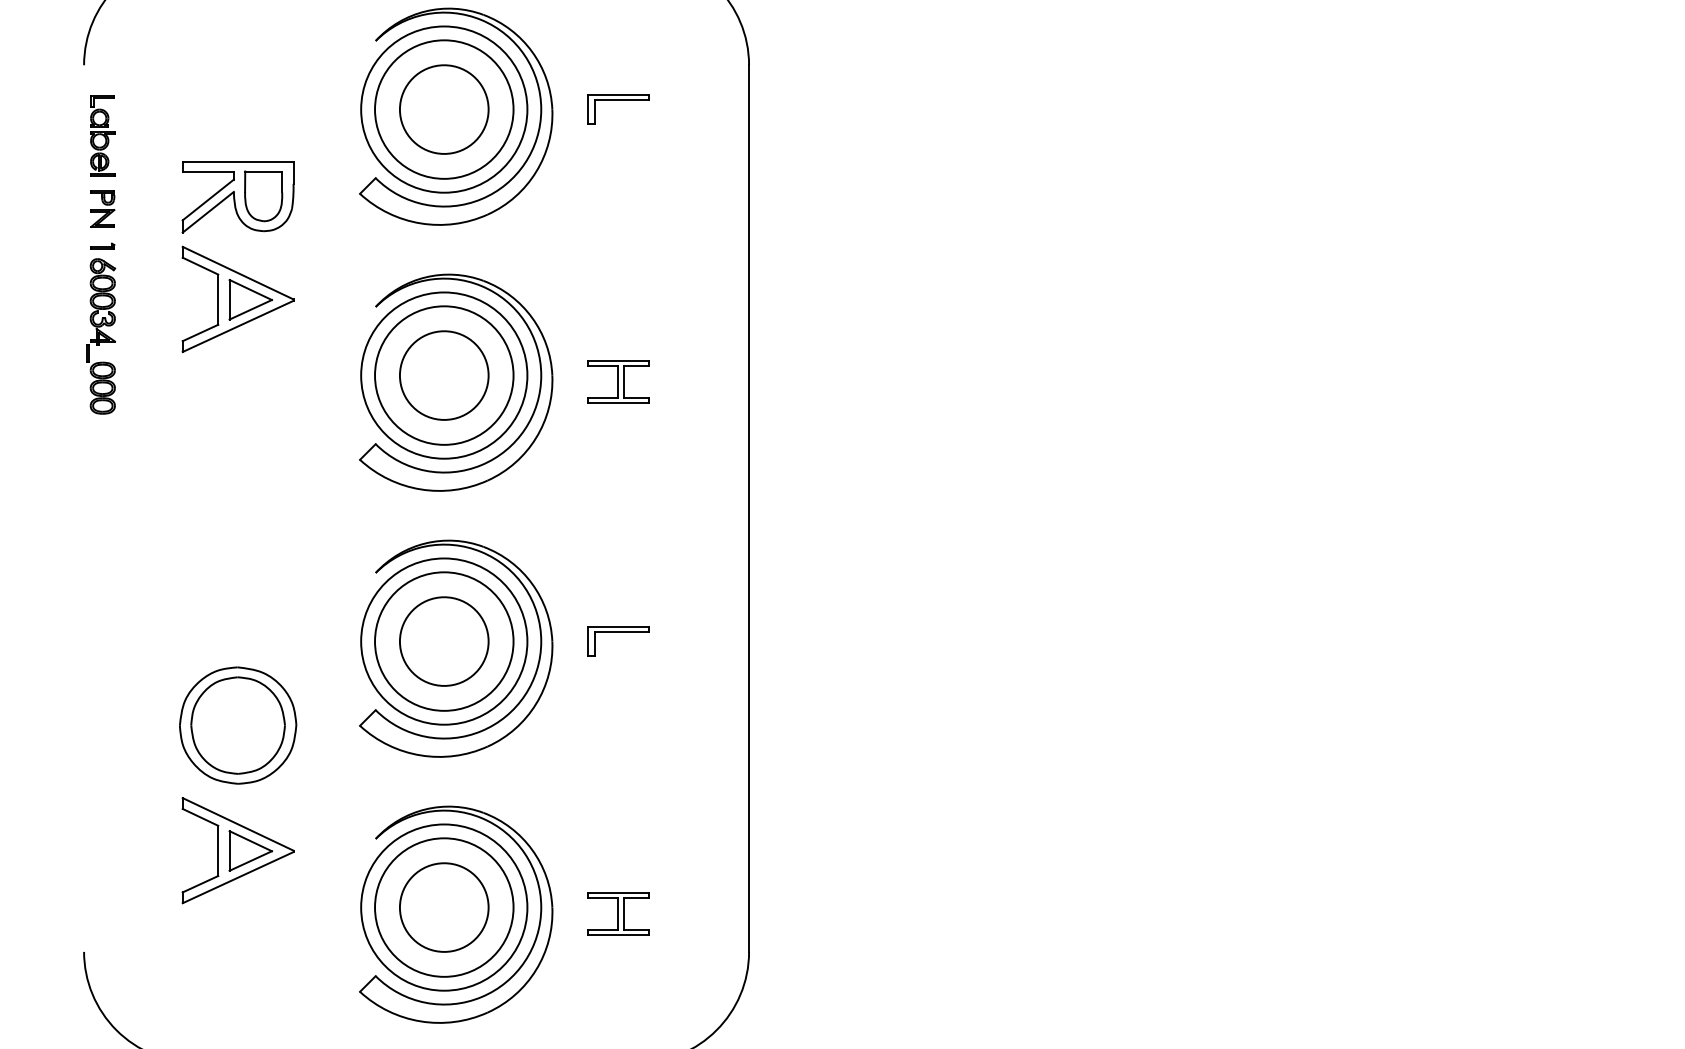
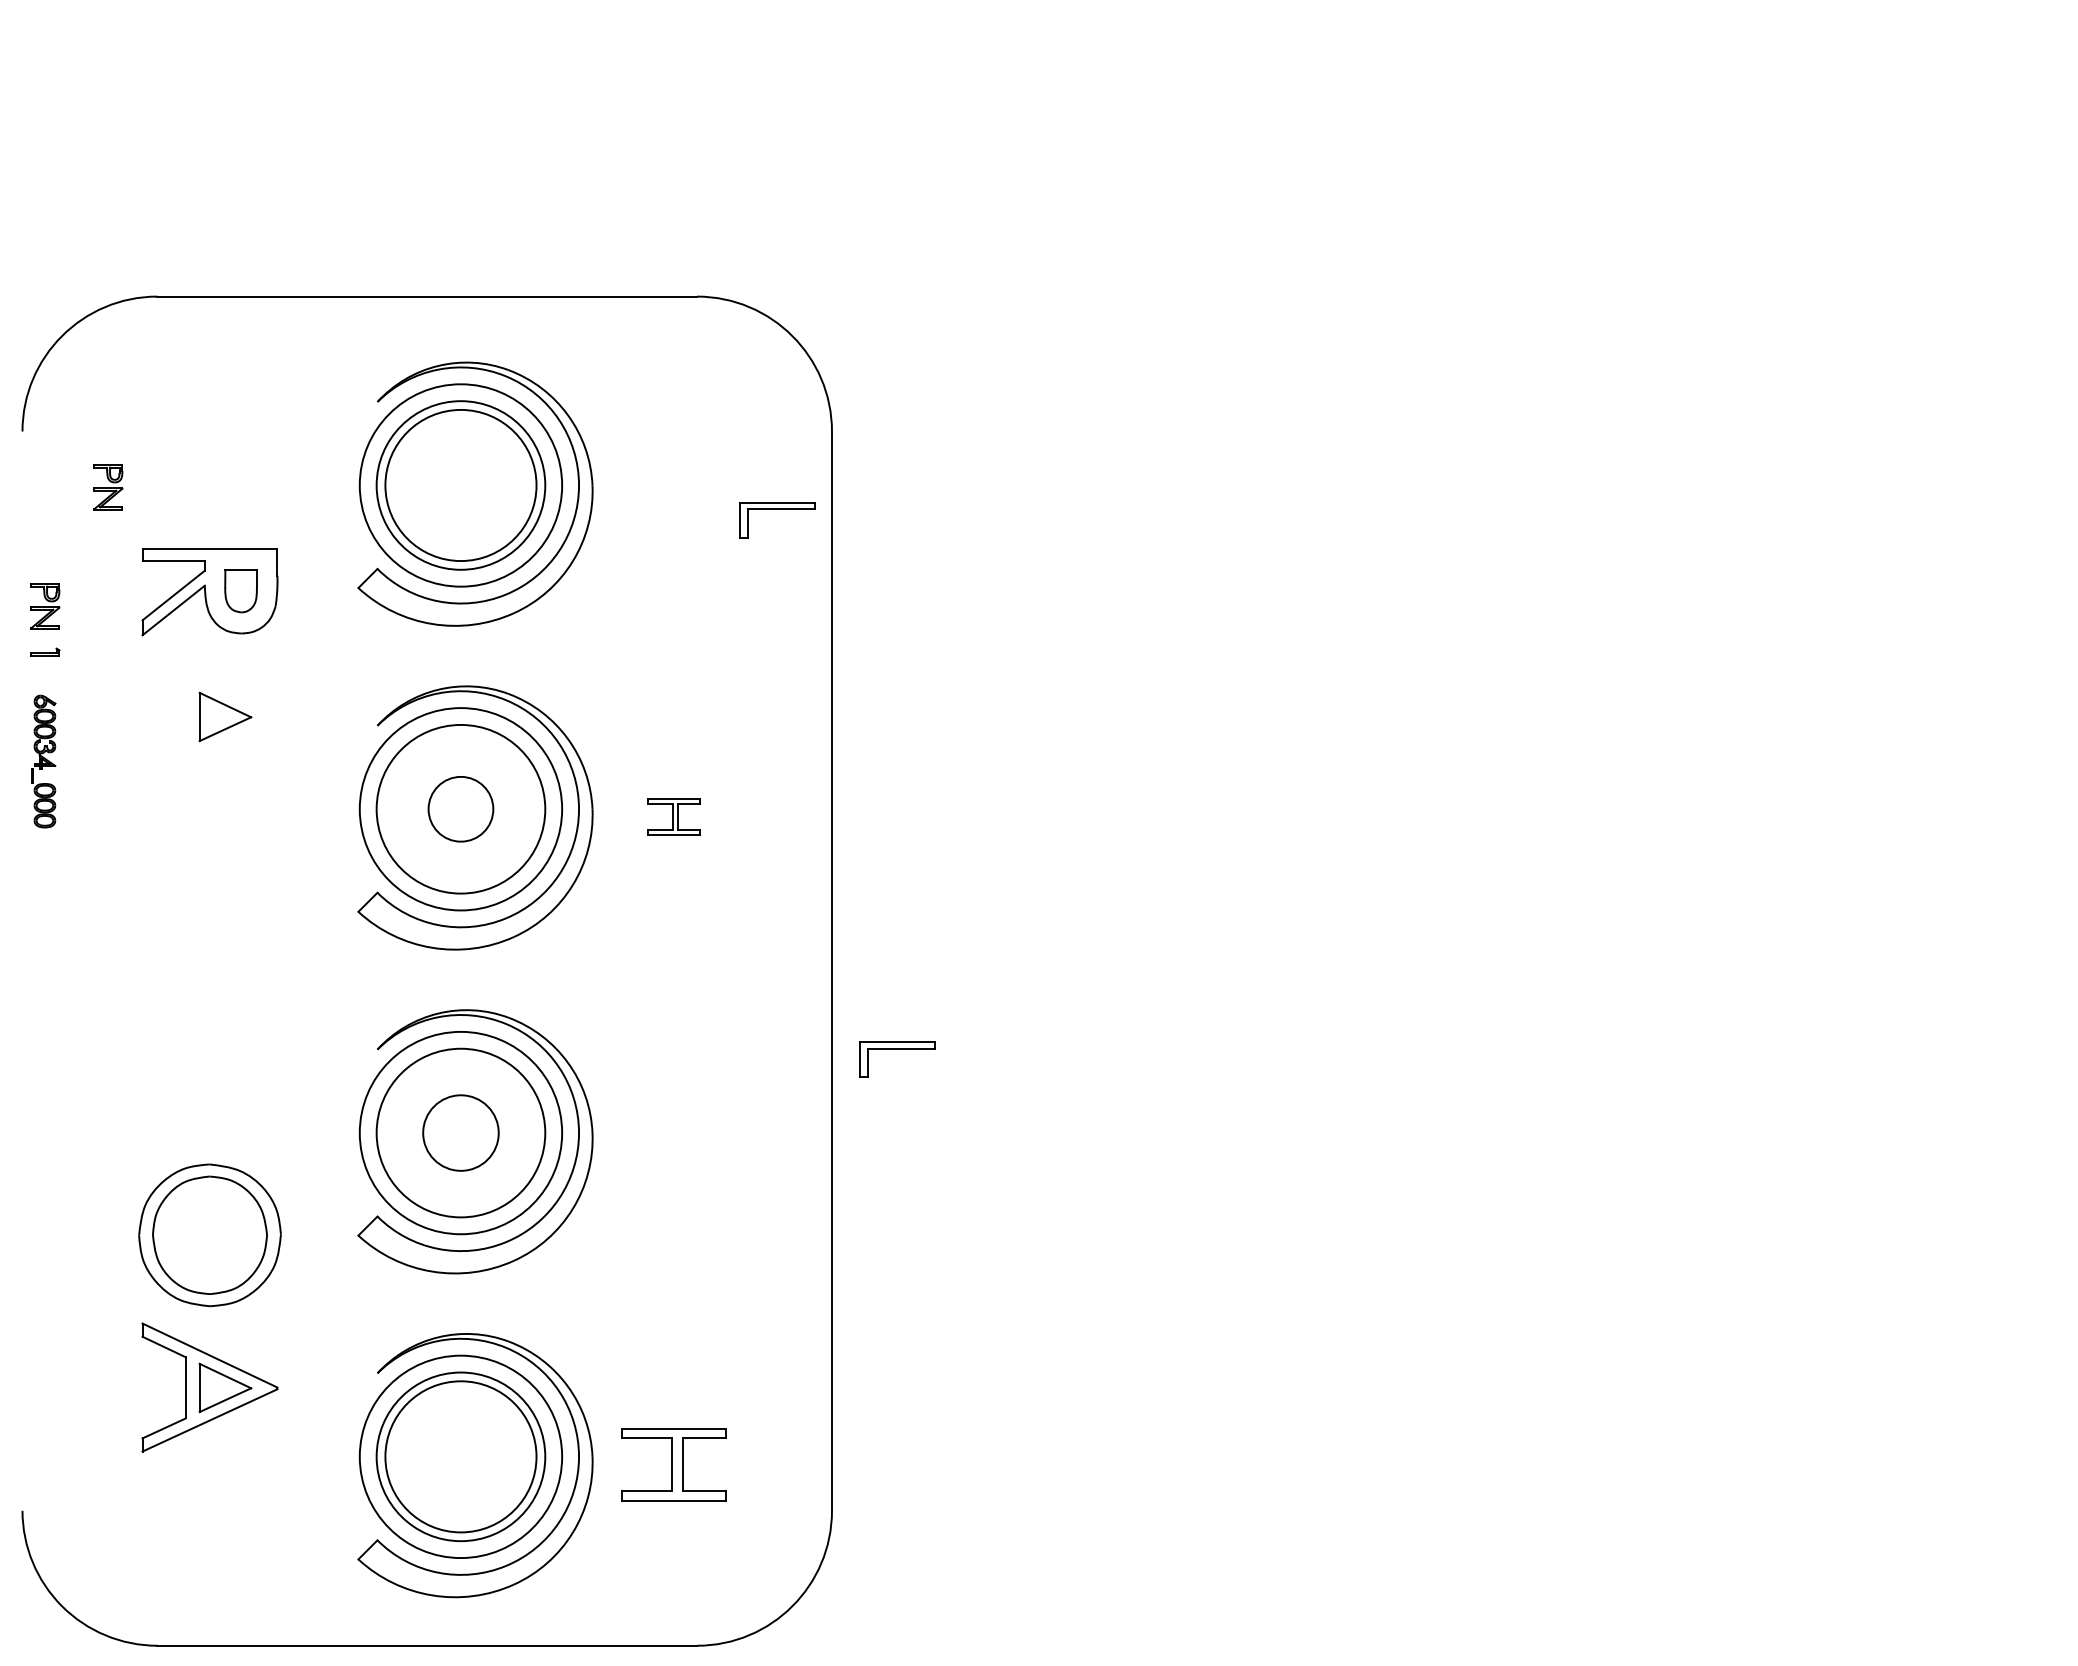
part: (618, 100) -> (777, 509), moved
circle: (443, 109) -> (460, 485), size x1.4
part: (154, 111) -> (108, 487), added
part: (102, 135) -> (45, 517), removed
part: (263, 196) -> (240, 591), size x0.7
part: (237, 299) -> (209, 716), removed
part: (101, 336) -> (43, 761), size x0.7
circle: (443, 375) -> (460, 809), size x0.6
part: (618, 381) -> (673, 816), size x0.7
part: (618, 632) -> (897, 1049), moved
circle: (443, 641) -> (460, 1133), size x0.7
circle: (443, 907) -> (460, 1456), size x1.4
part: (618, 913) -> (673, 1464), size x1.4

